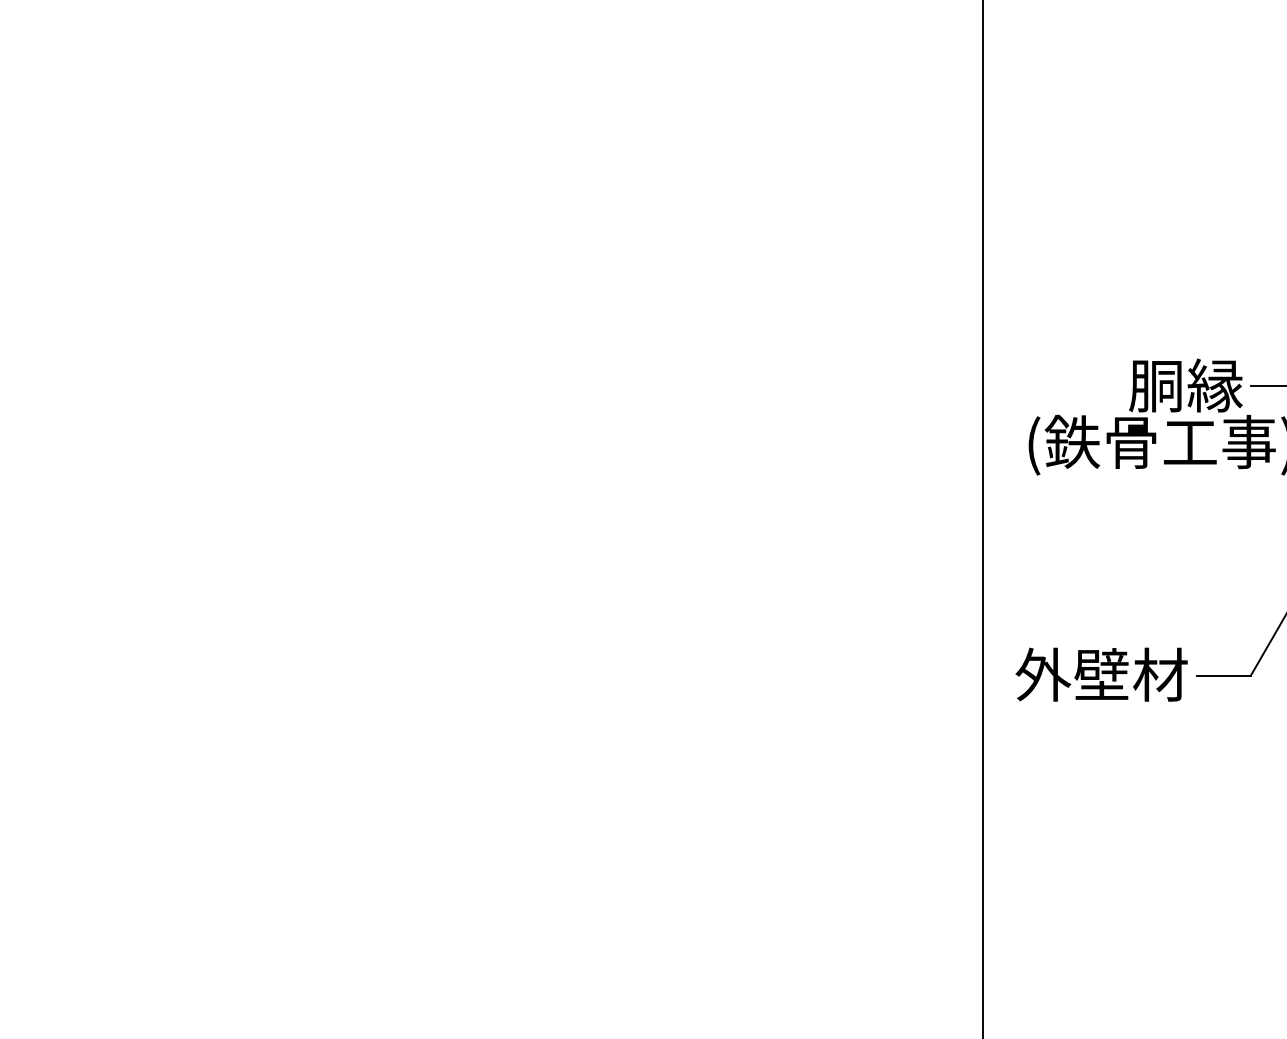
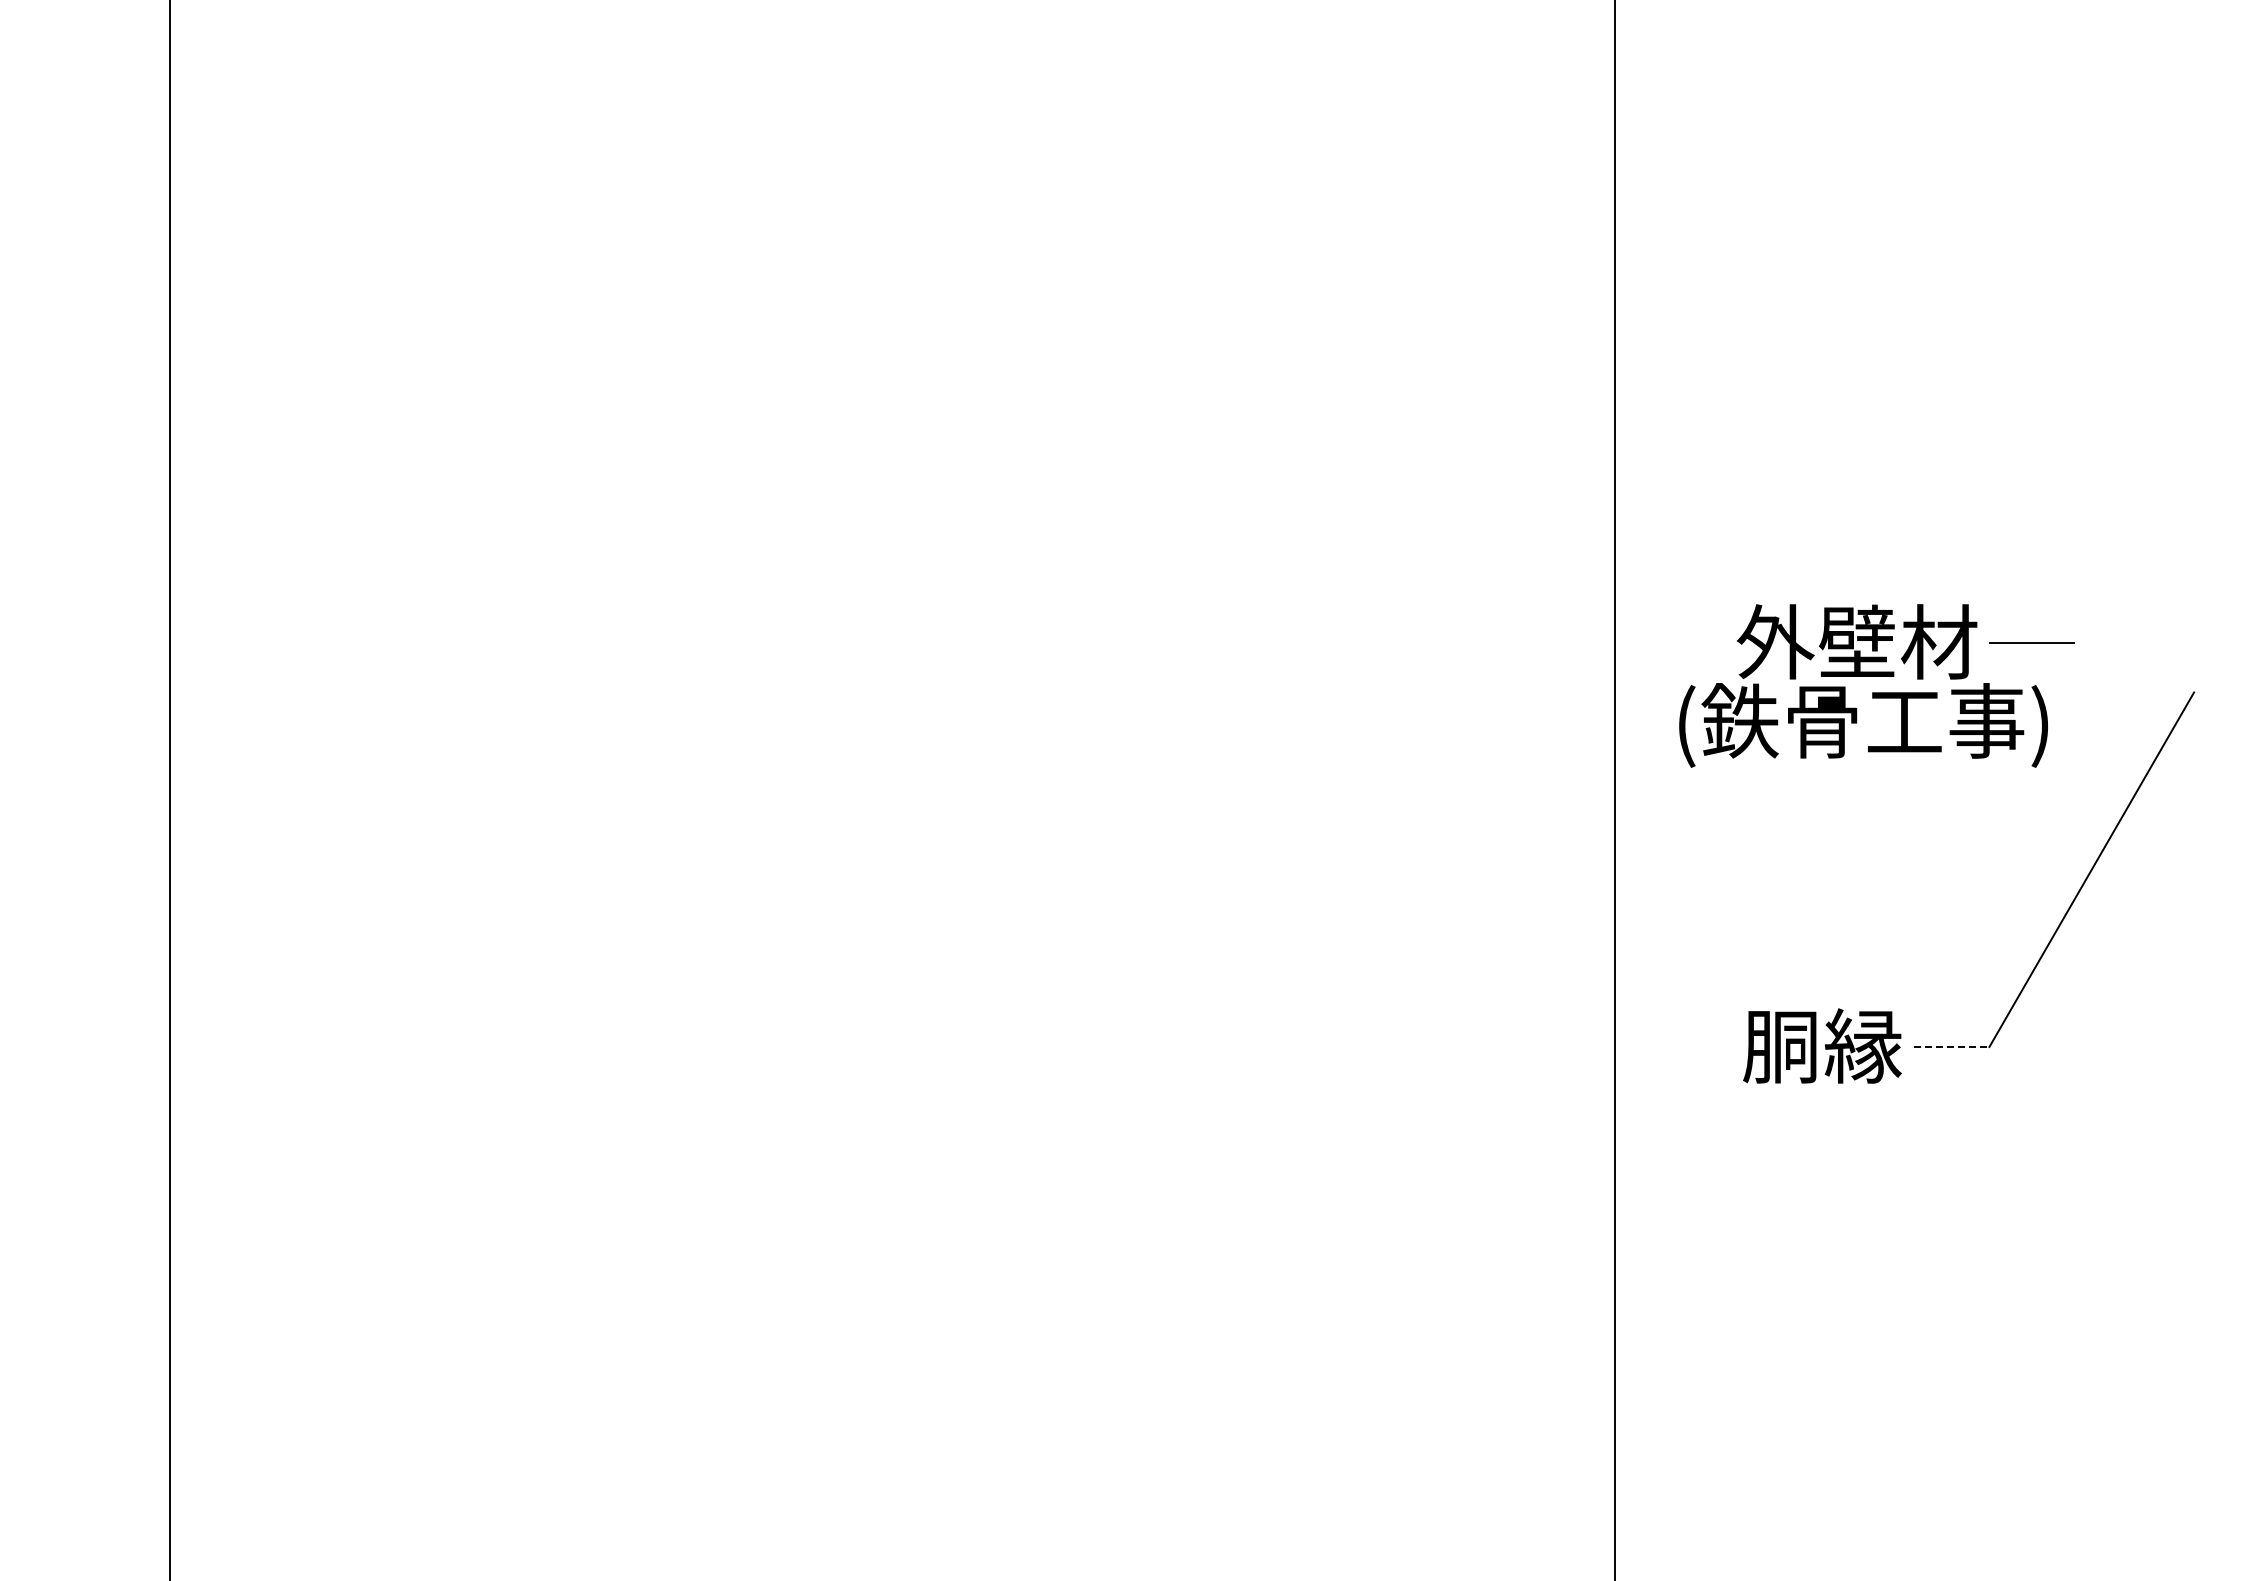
text: (1156, 385) -> (1857, 641), 胴縁 -> 外壁材
text: (1101, 674) -> (1780, 1045), 外壁材 -> 胴縁
line: (1223, 675) -> (1951, 1046), solid -> dashed

